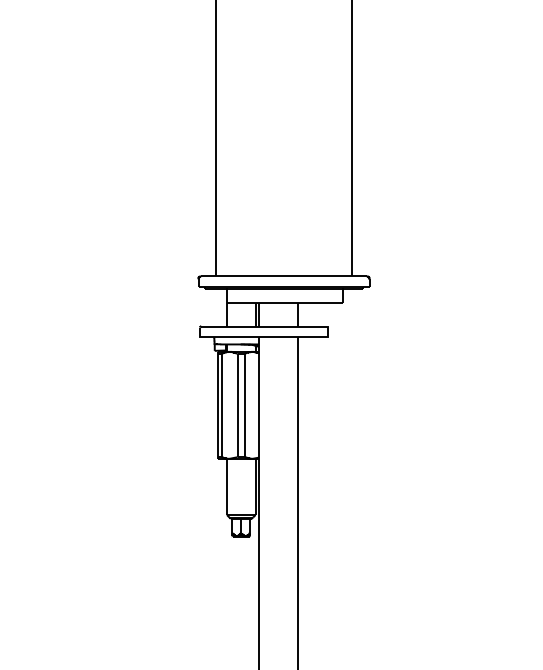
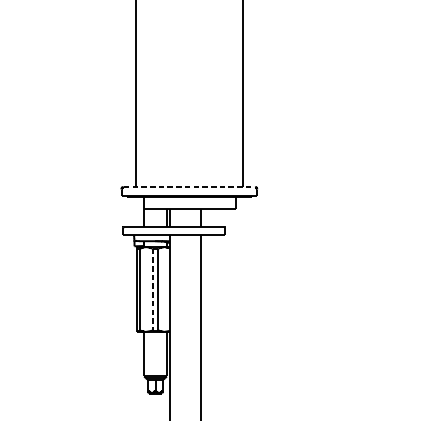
line: (283, 276) -> (189, 187), solid -> dashed
line: (237, 405) -> (152, 289), solid -> dashed

